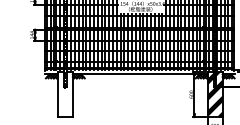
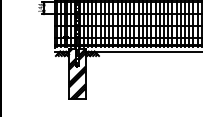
hatch: (64, 94) -> (76, 73), added

